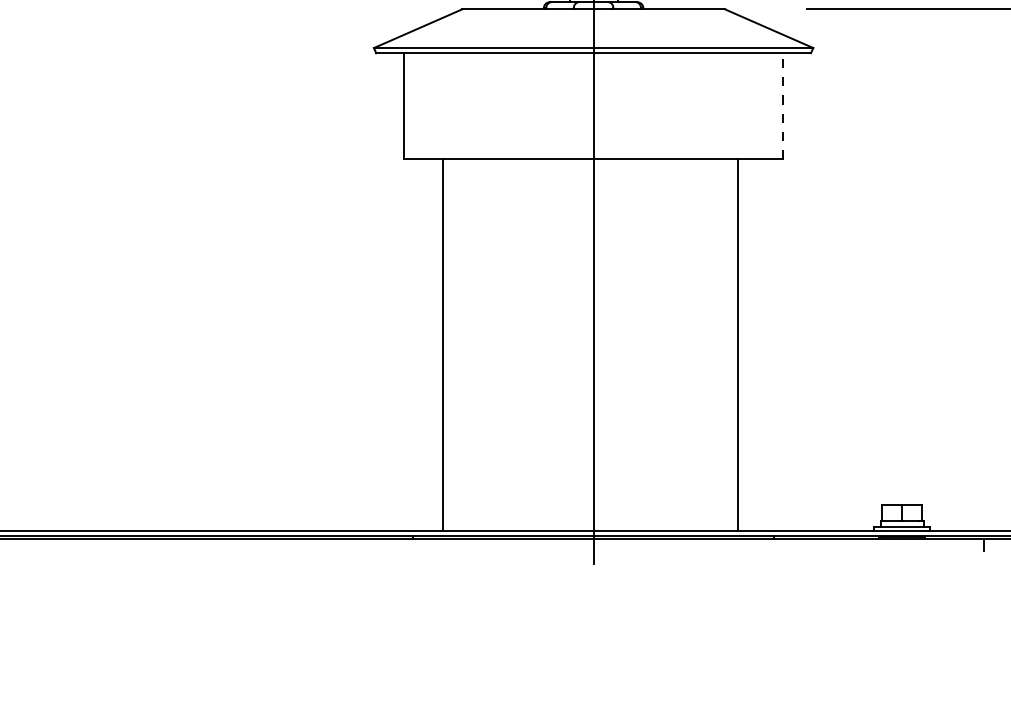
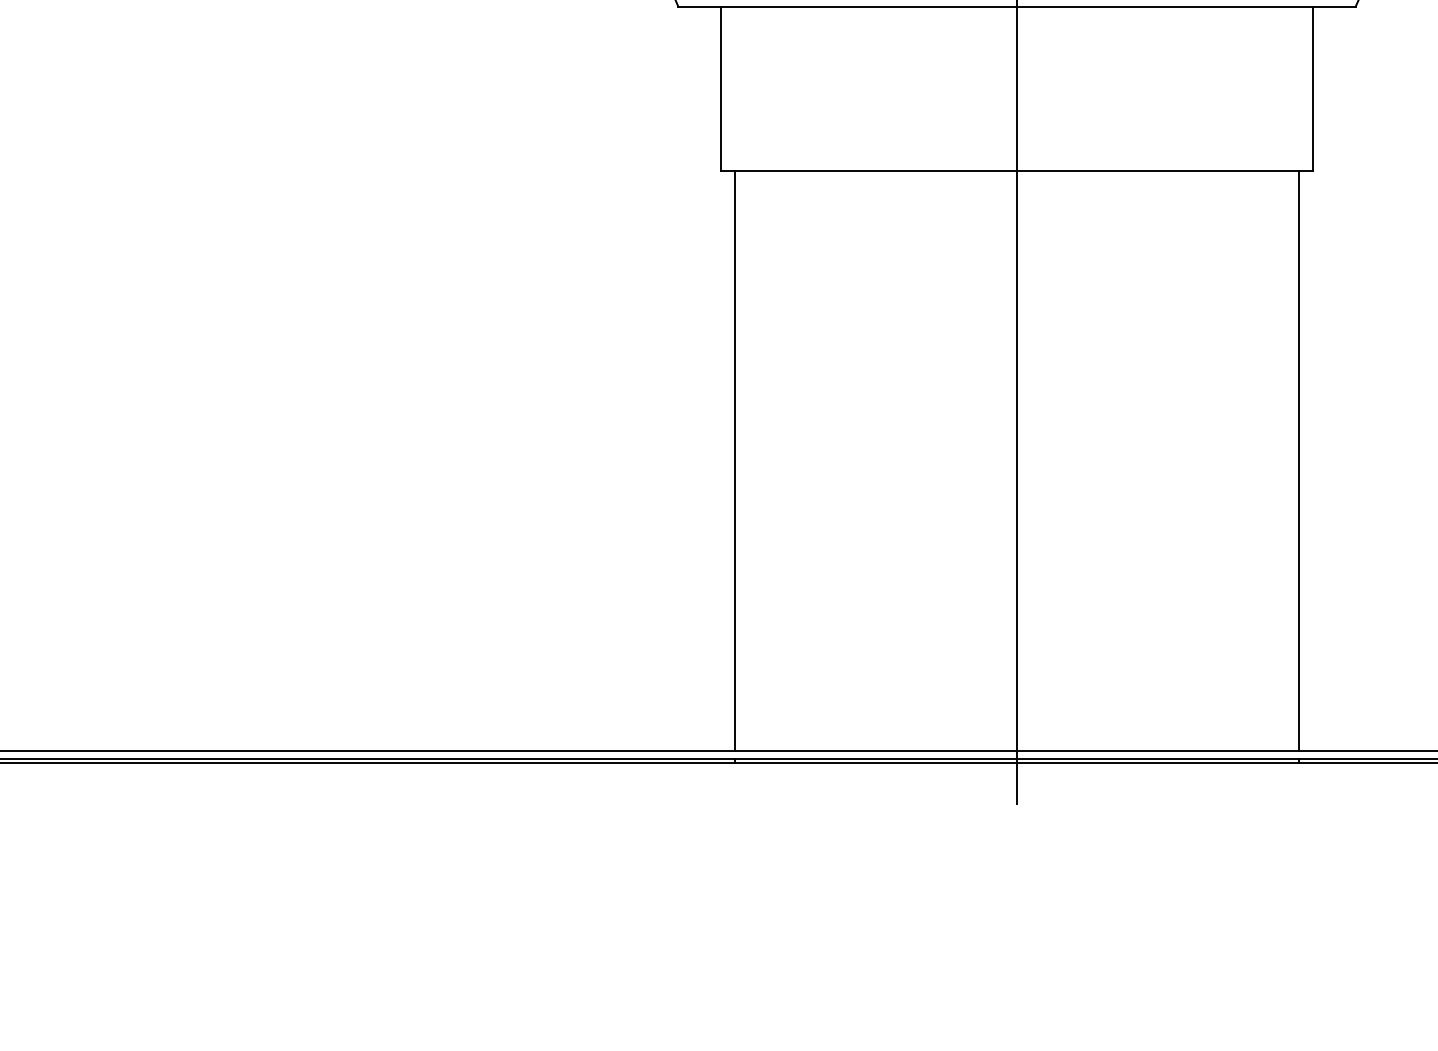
line: (783, 106) -> (1312, 89), dashed -> solid
line: (442, 344) -> (734, 460), moved
line: (738, 344) -> (1298, 460), moved

